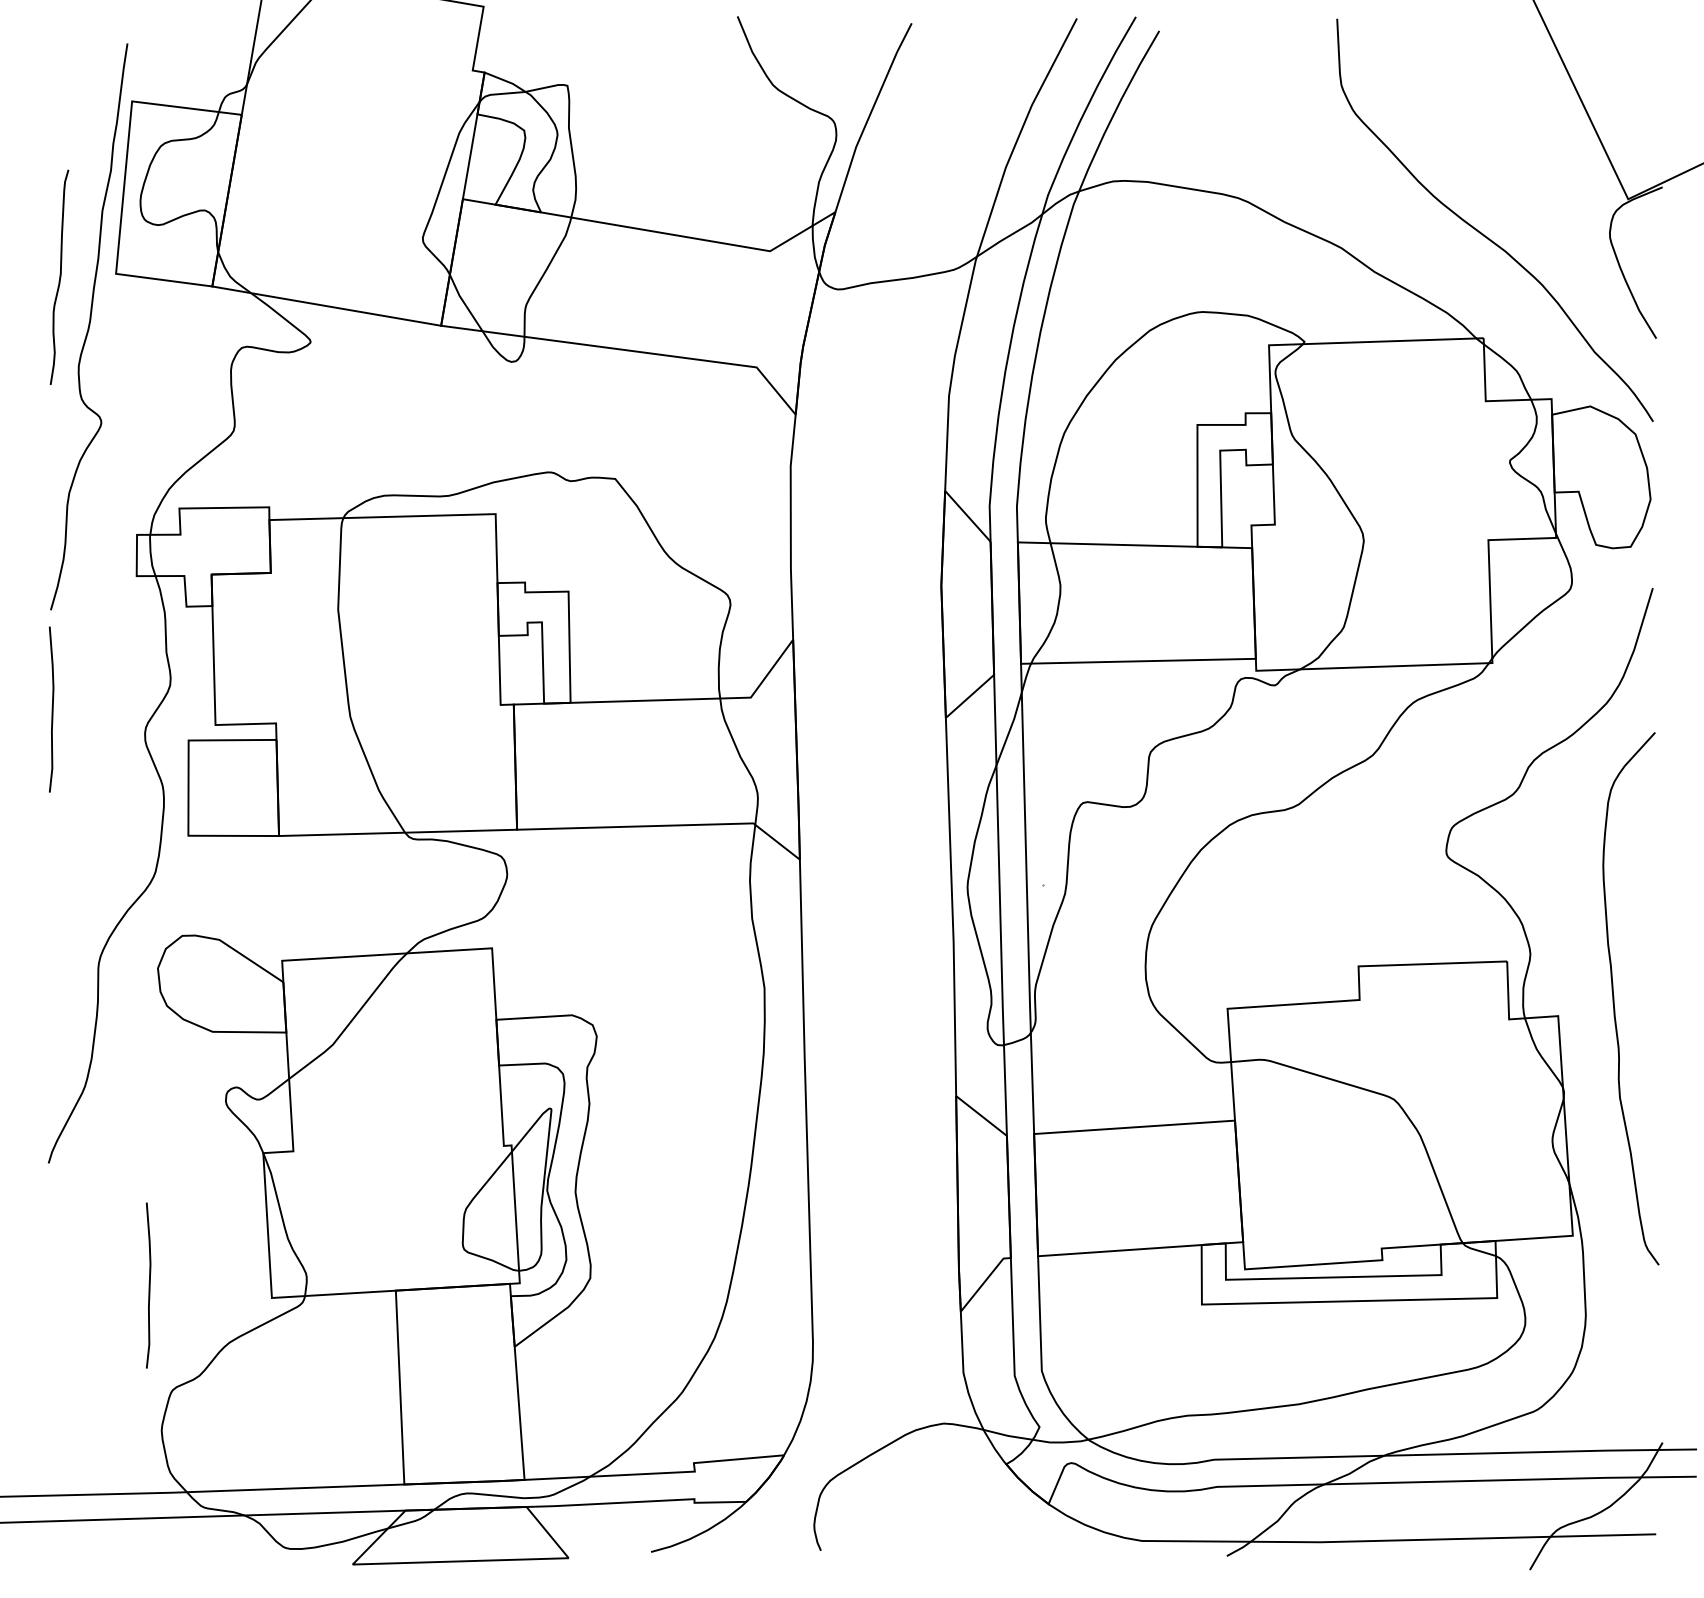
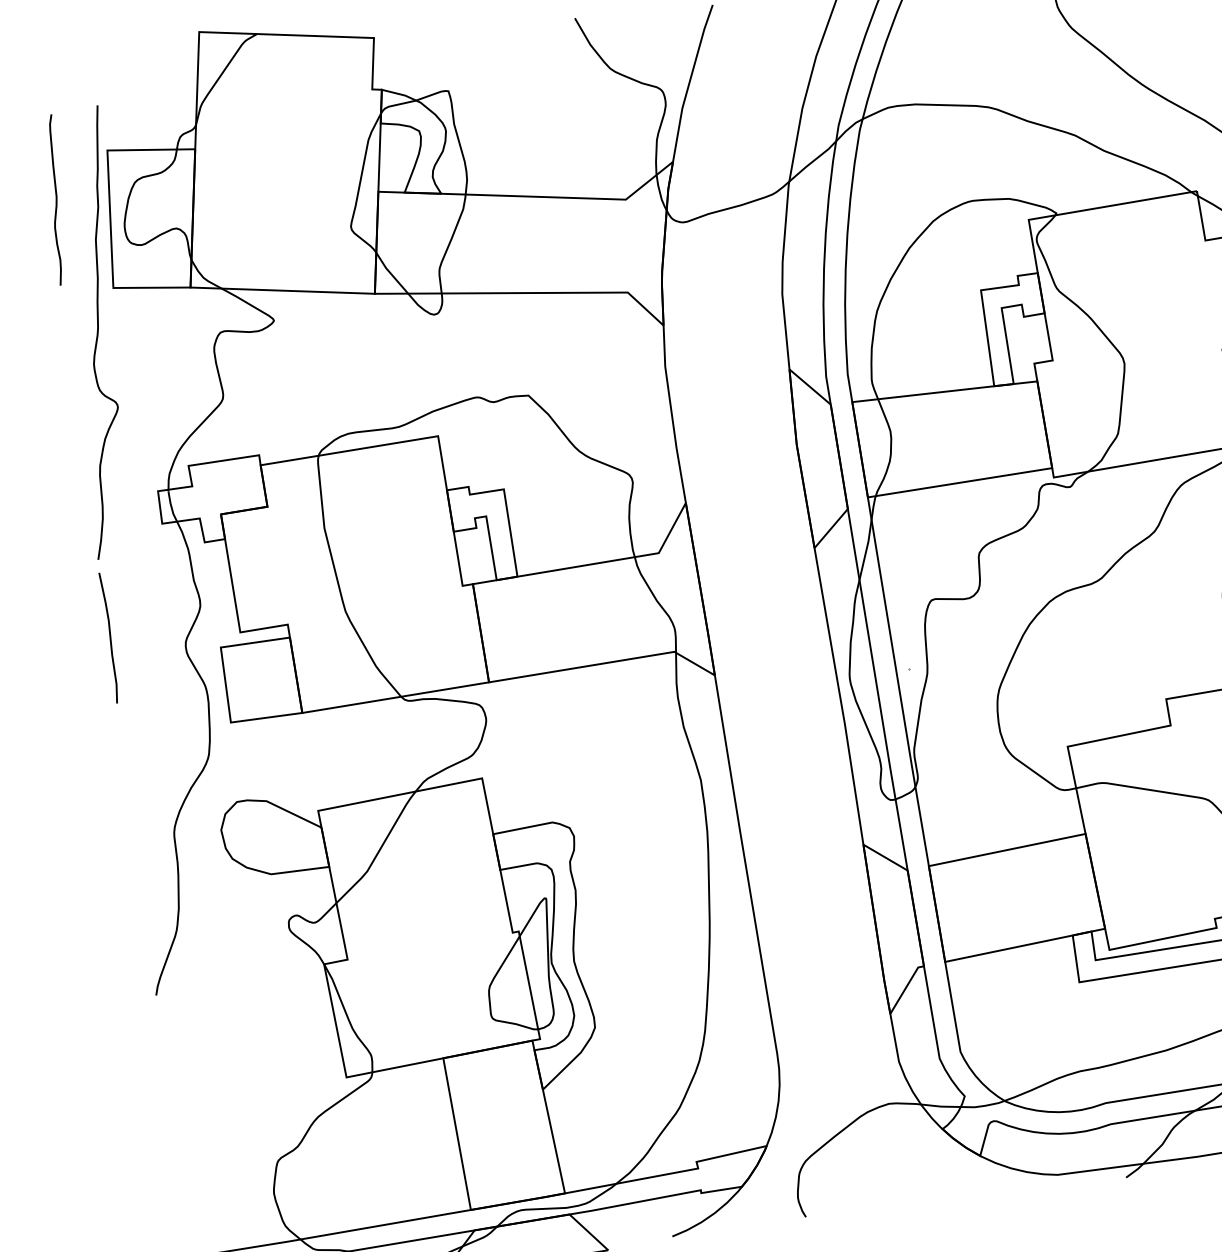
curve: (59, 276) -> (55, 199), moved
curve: (148, 1285) -> (248, 1080), removed

